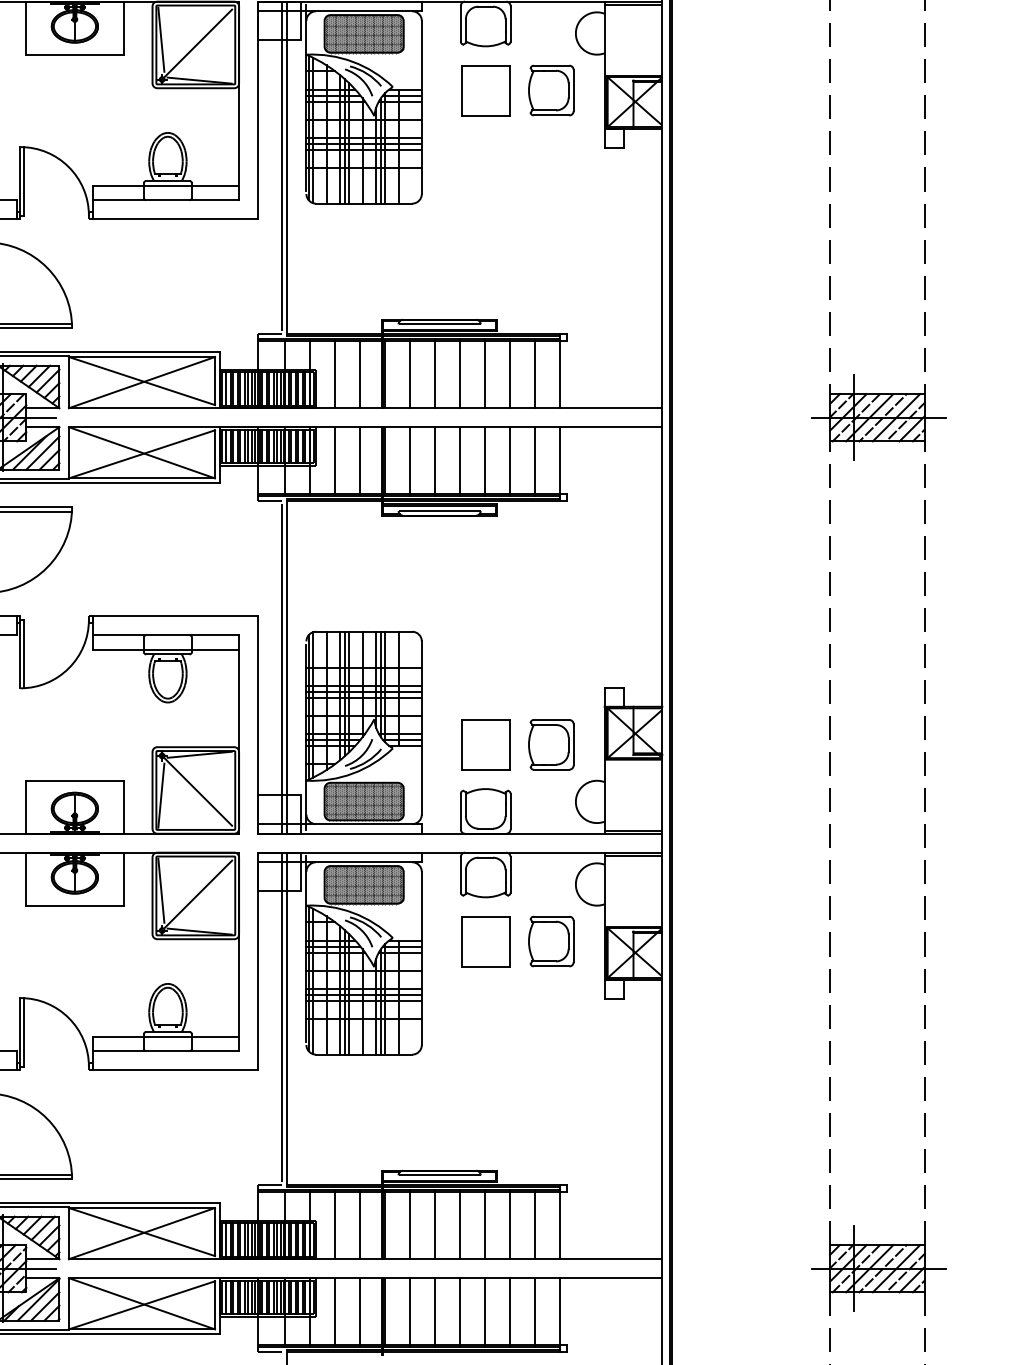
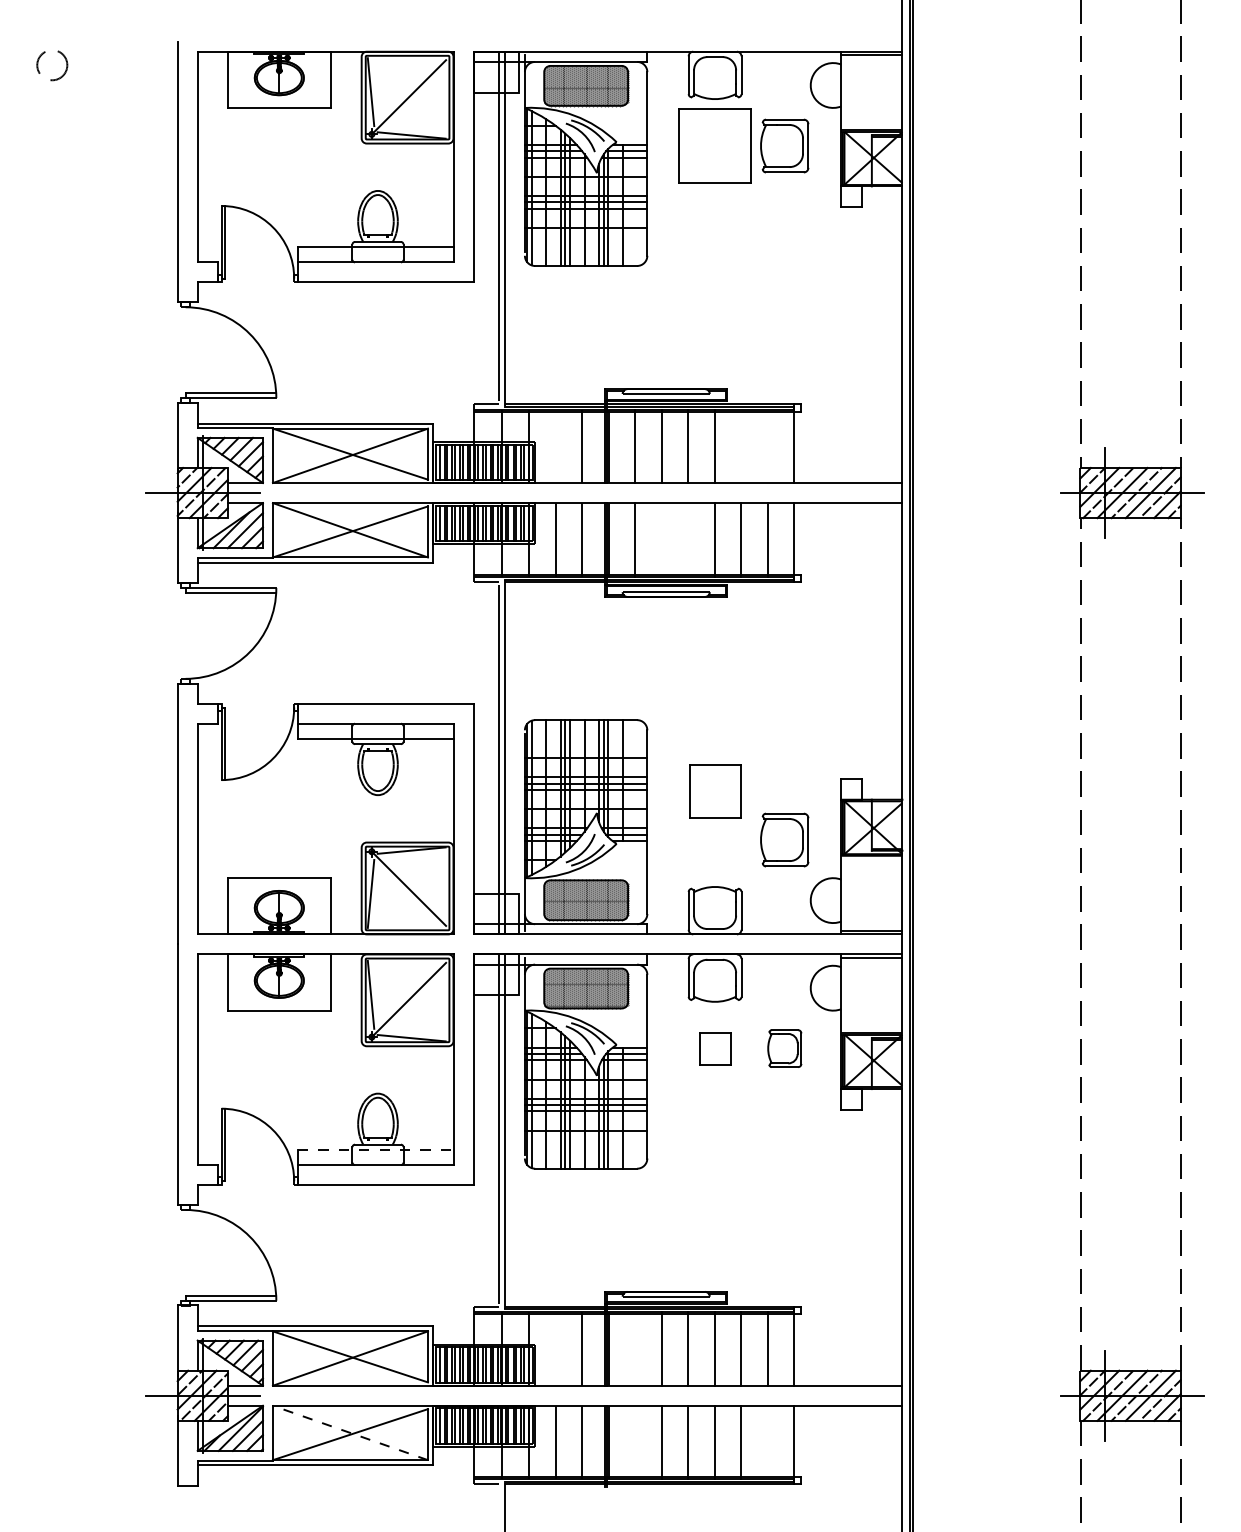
part: (486, 91) -> (715, 146), size x1.4
line: (335, 373) -> (555, 446), removed
line: (510, 373) -> (741, 446), removed
line: (535, 373) -> (767, 446), removed
line: (435, 461) -> (661, 539), removed
line: (460, 461) -> (688, 539), removed
part: (486, 745) -> (715, 791), moved
part: (486, 941) -> (715, 1048), size x0.6
part: (551, 941) -> (784, 1048), size x0.7
line: (165, 1036) -> (375, 1149), solid -> dashed
line: (335, 1224) -> (555, 1348), removed
line: (410, 1224) -> (635, 1348), removed
line: (141, 1303) -> (350, 1432), solid -> dashed
line: (410, 1312) -> (635, 1442), removed
line: (535, 1312) -> (767, 1442), removed

